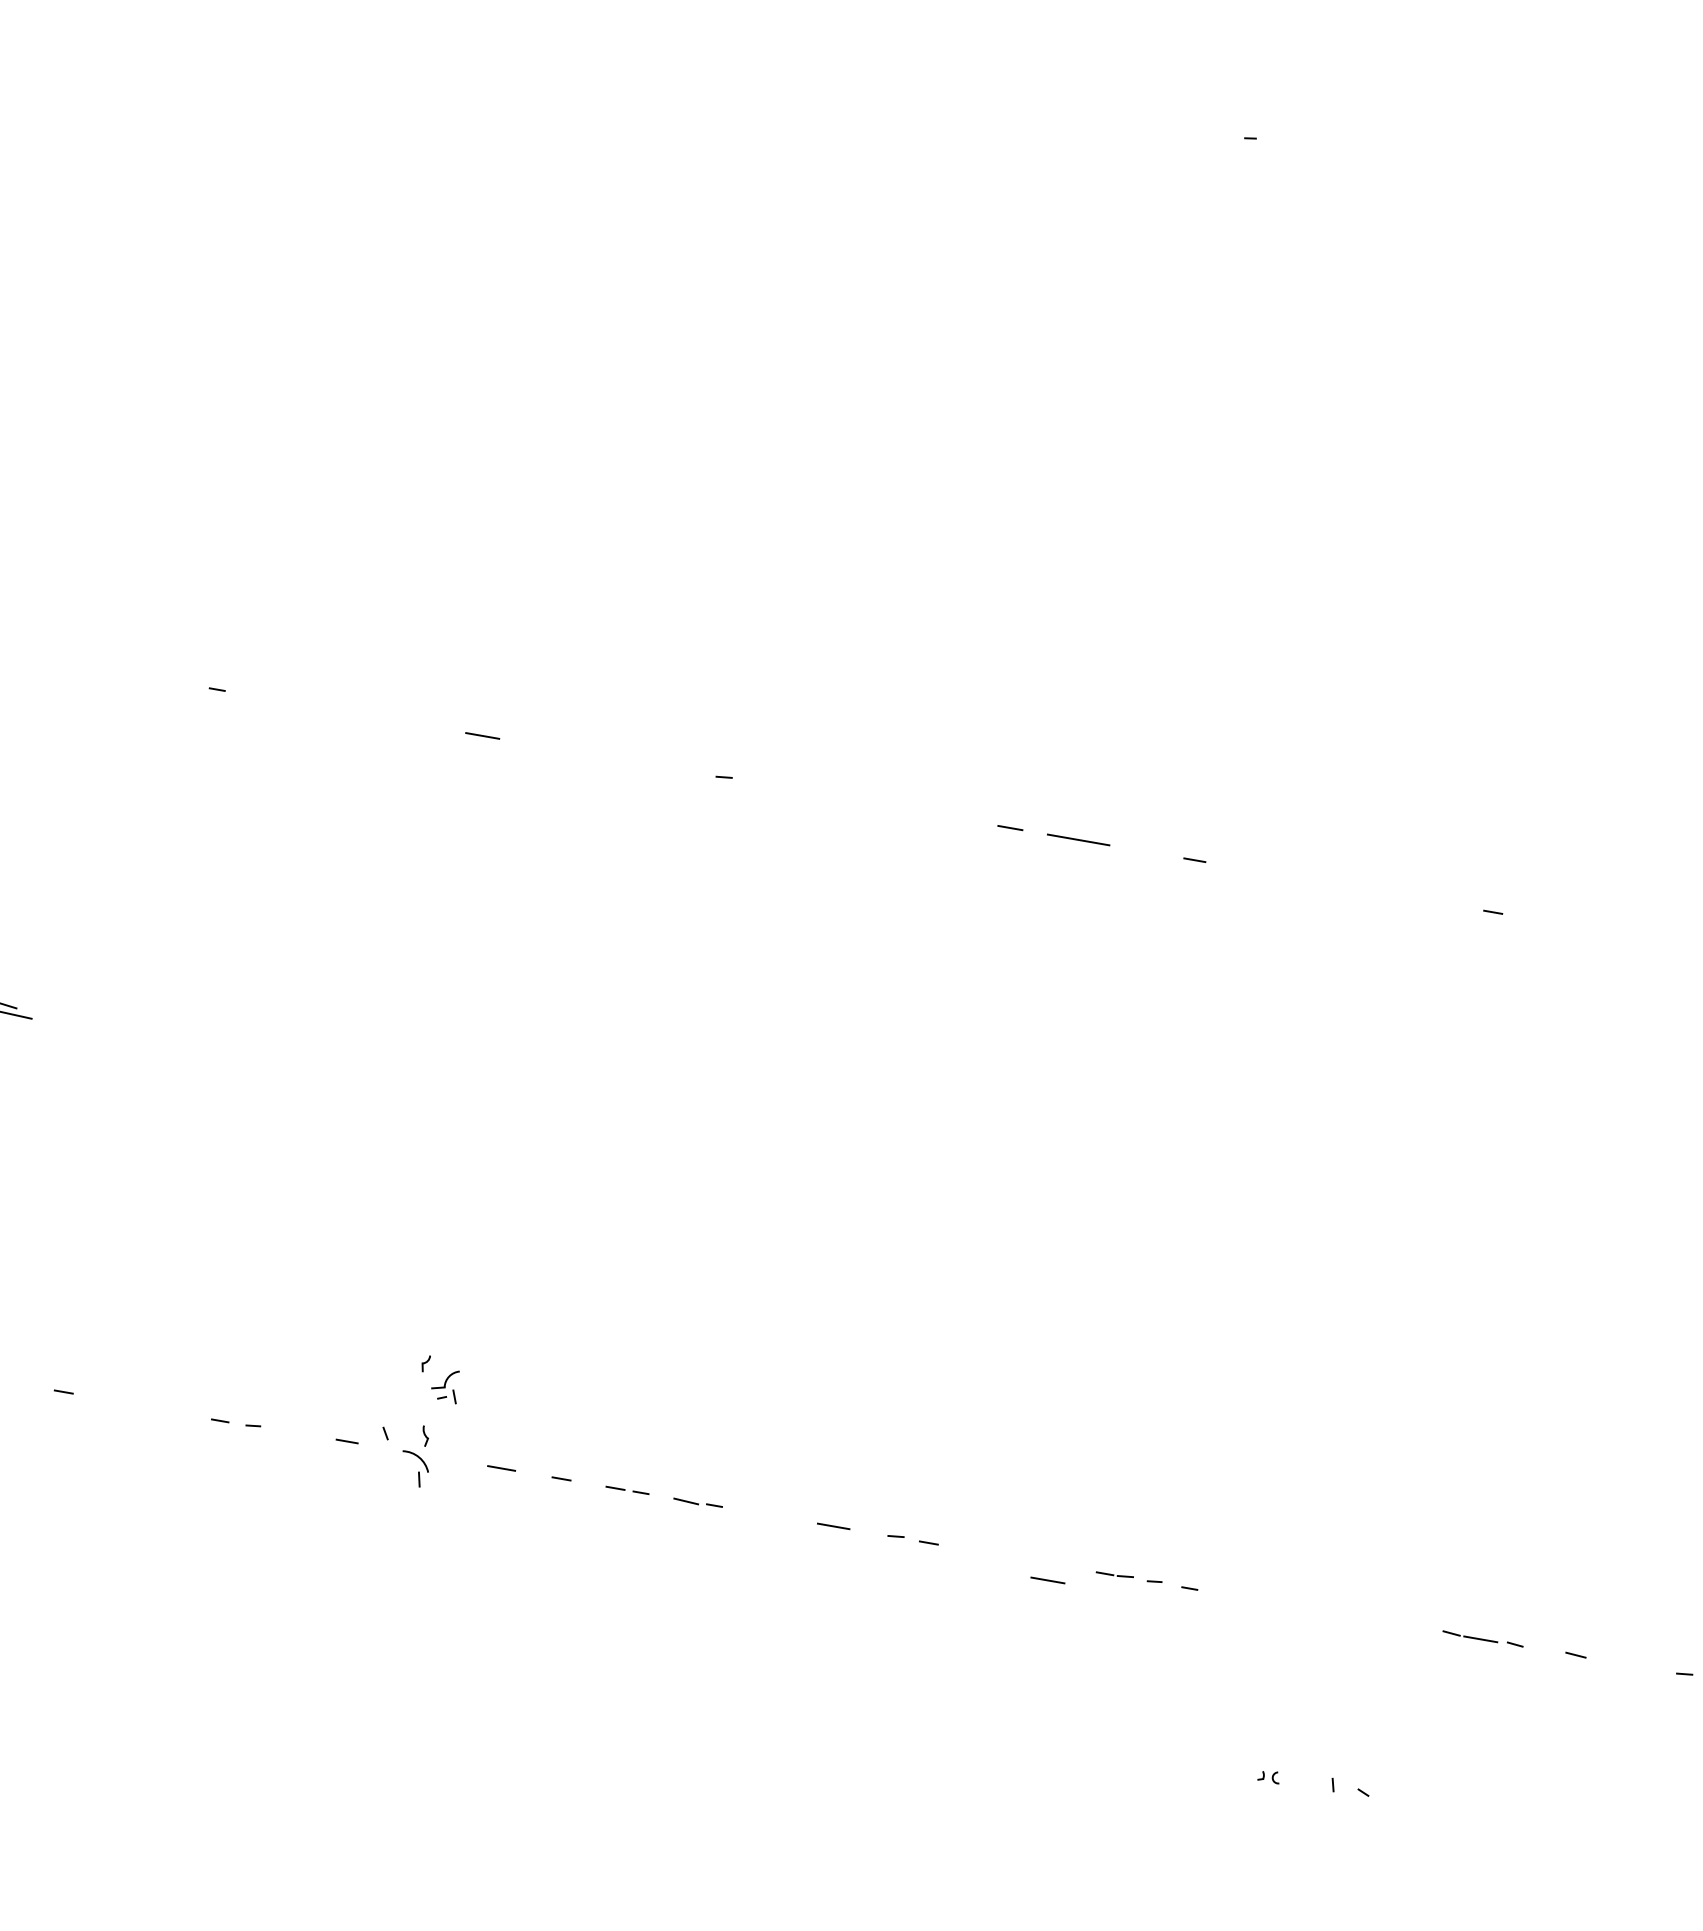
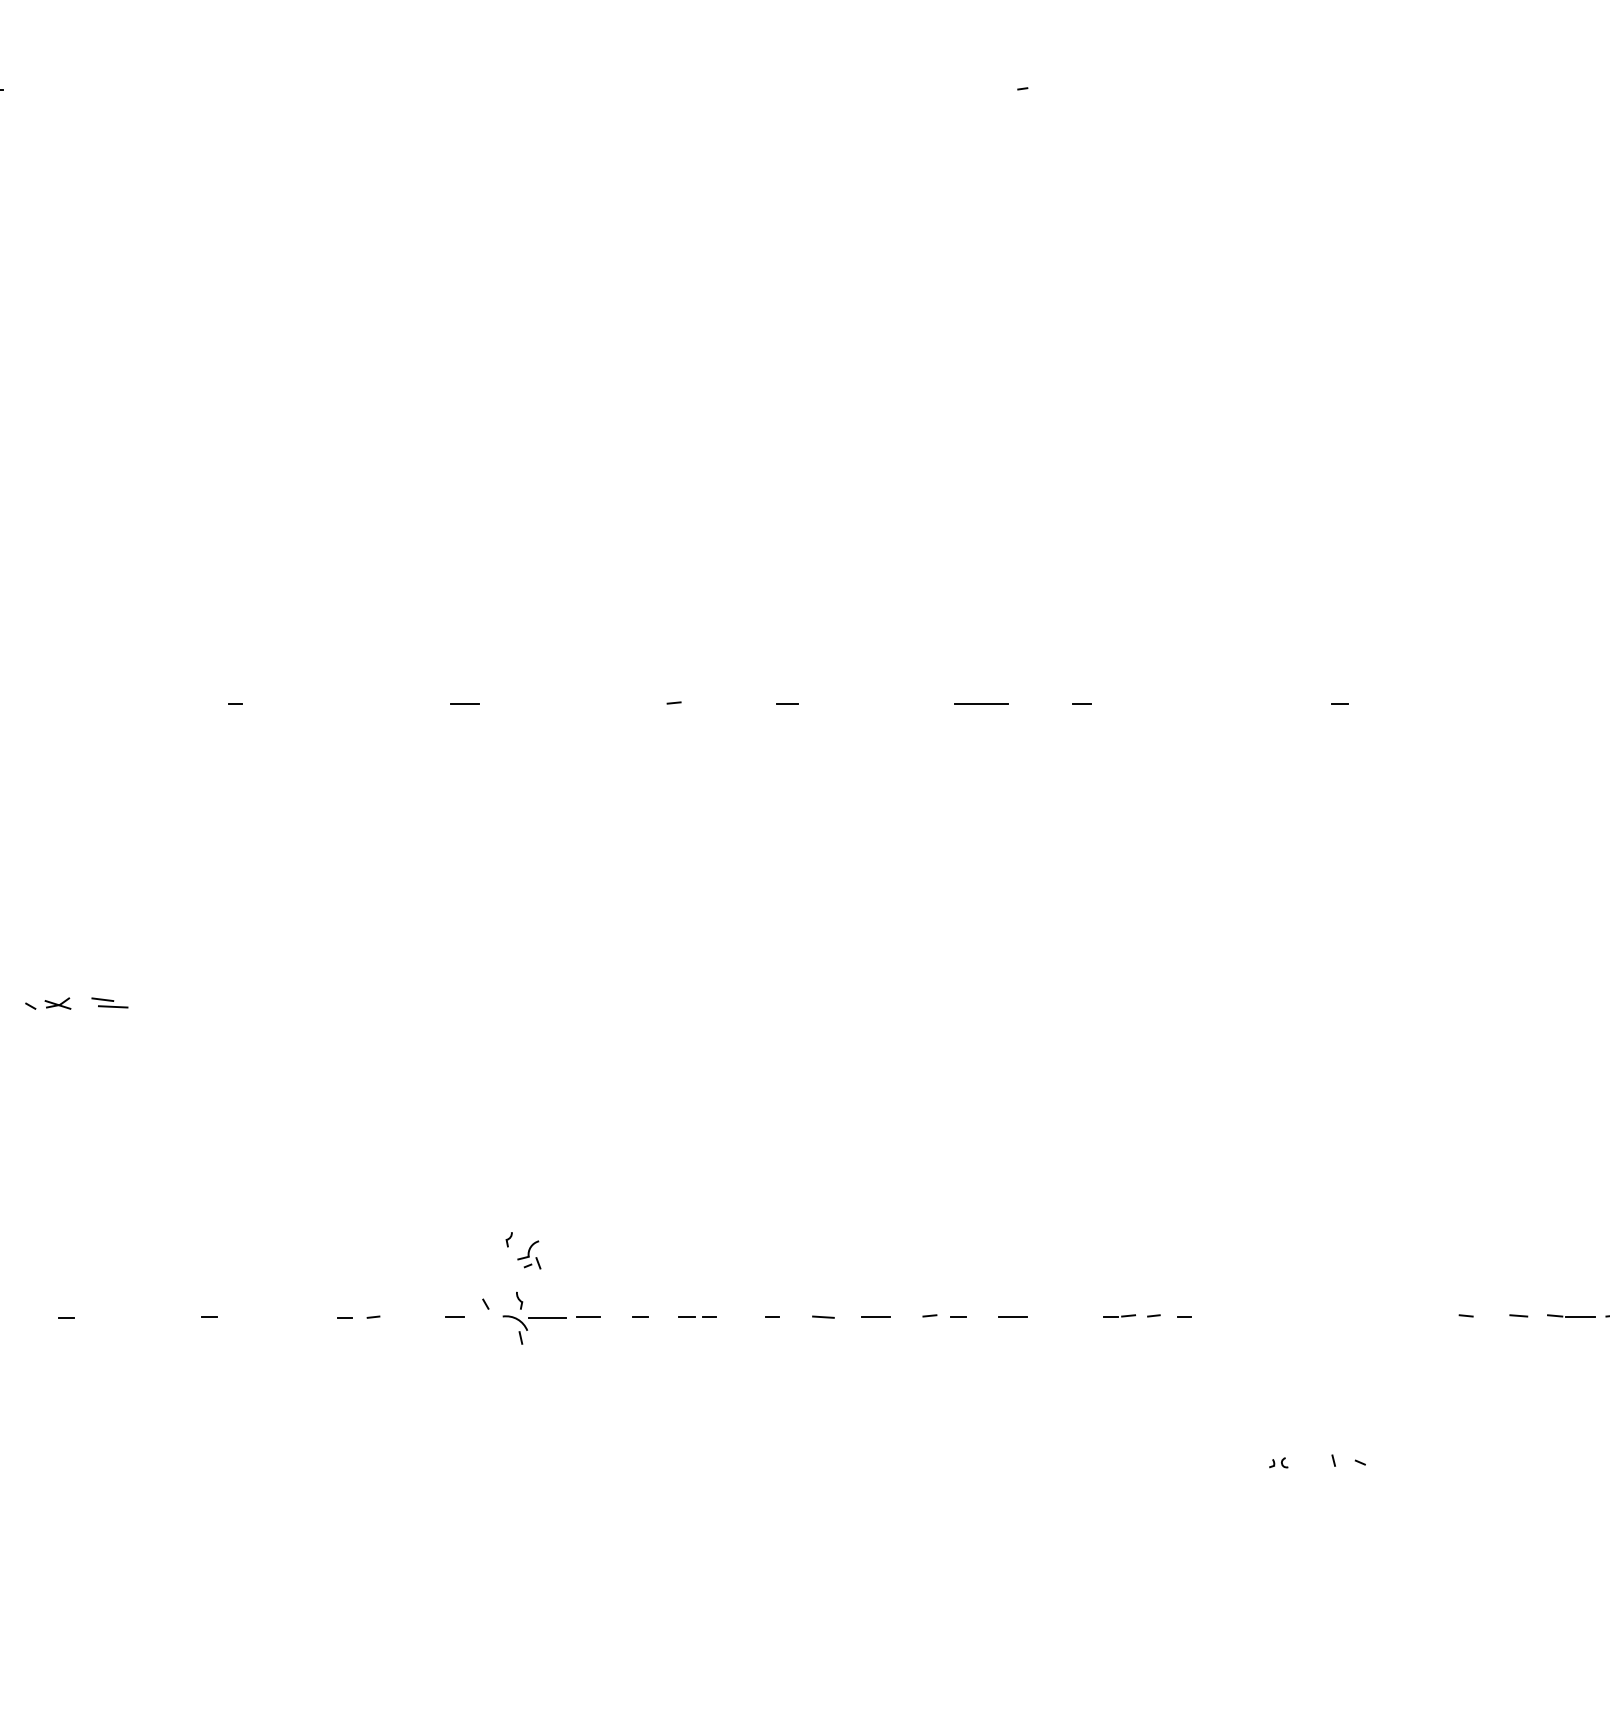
line: (1010, 827) -> (787, 703), moved
line: (454, 1461) -> (547, 1317), added
line: (686, 1500) -> (823, 1316), moved
line: (1047, 1580) -> (1012, 1316), moved
part: (1470, 1636) -> (1571, 1315), moved

